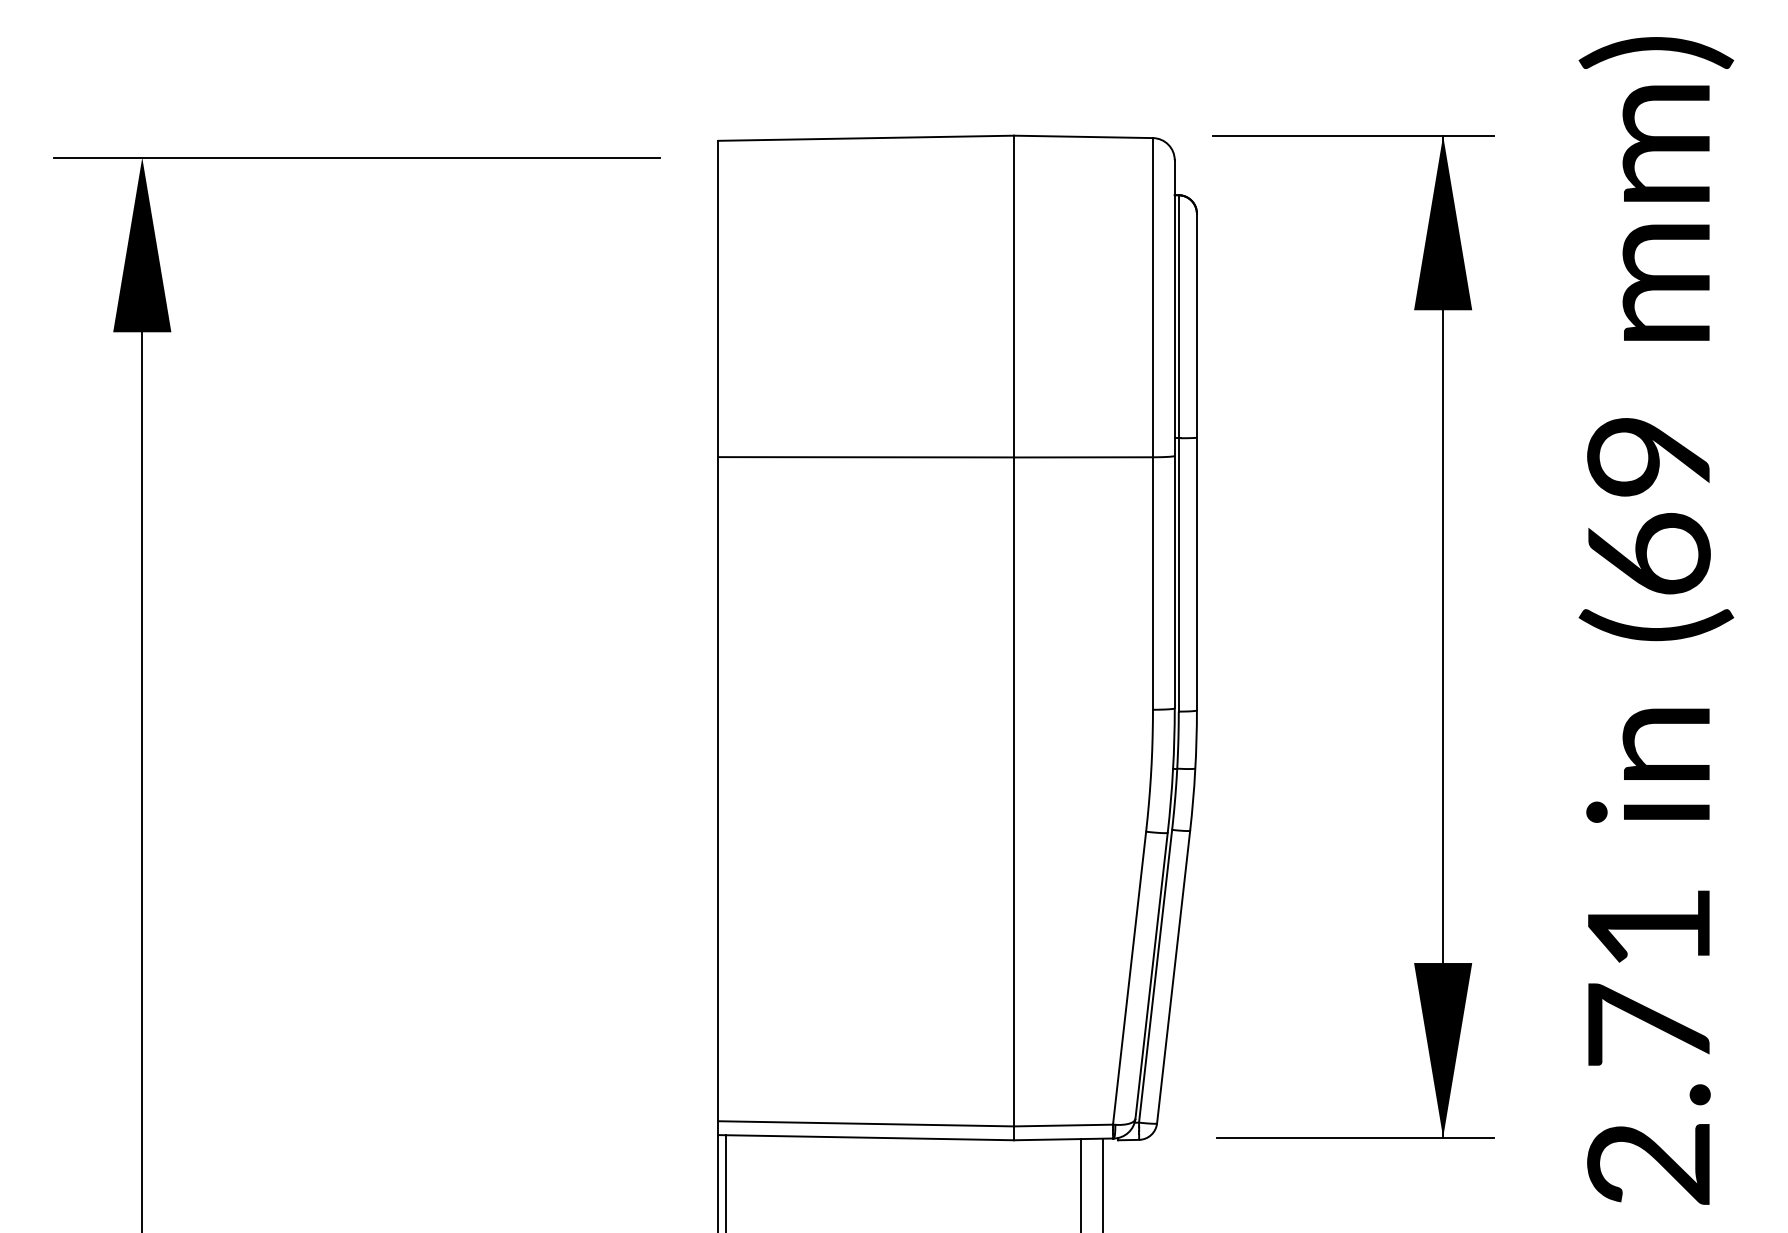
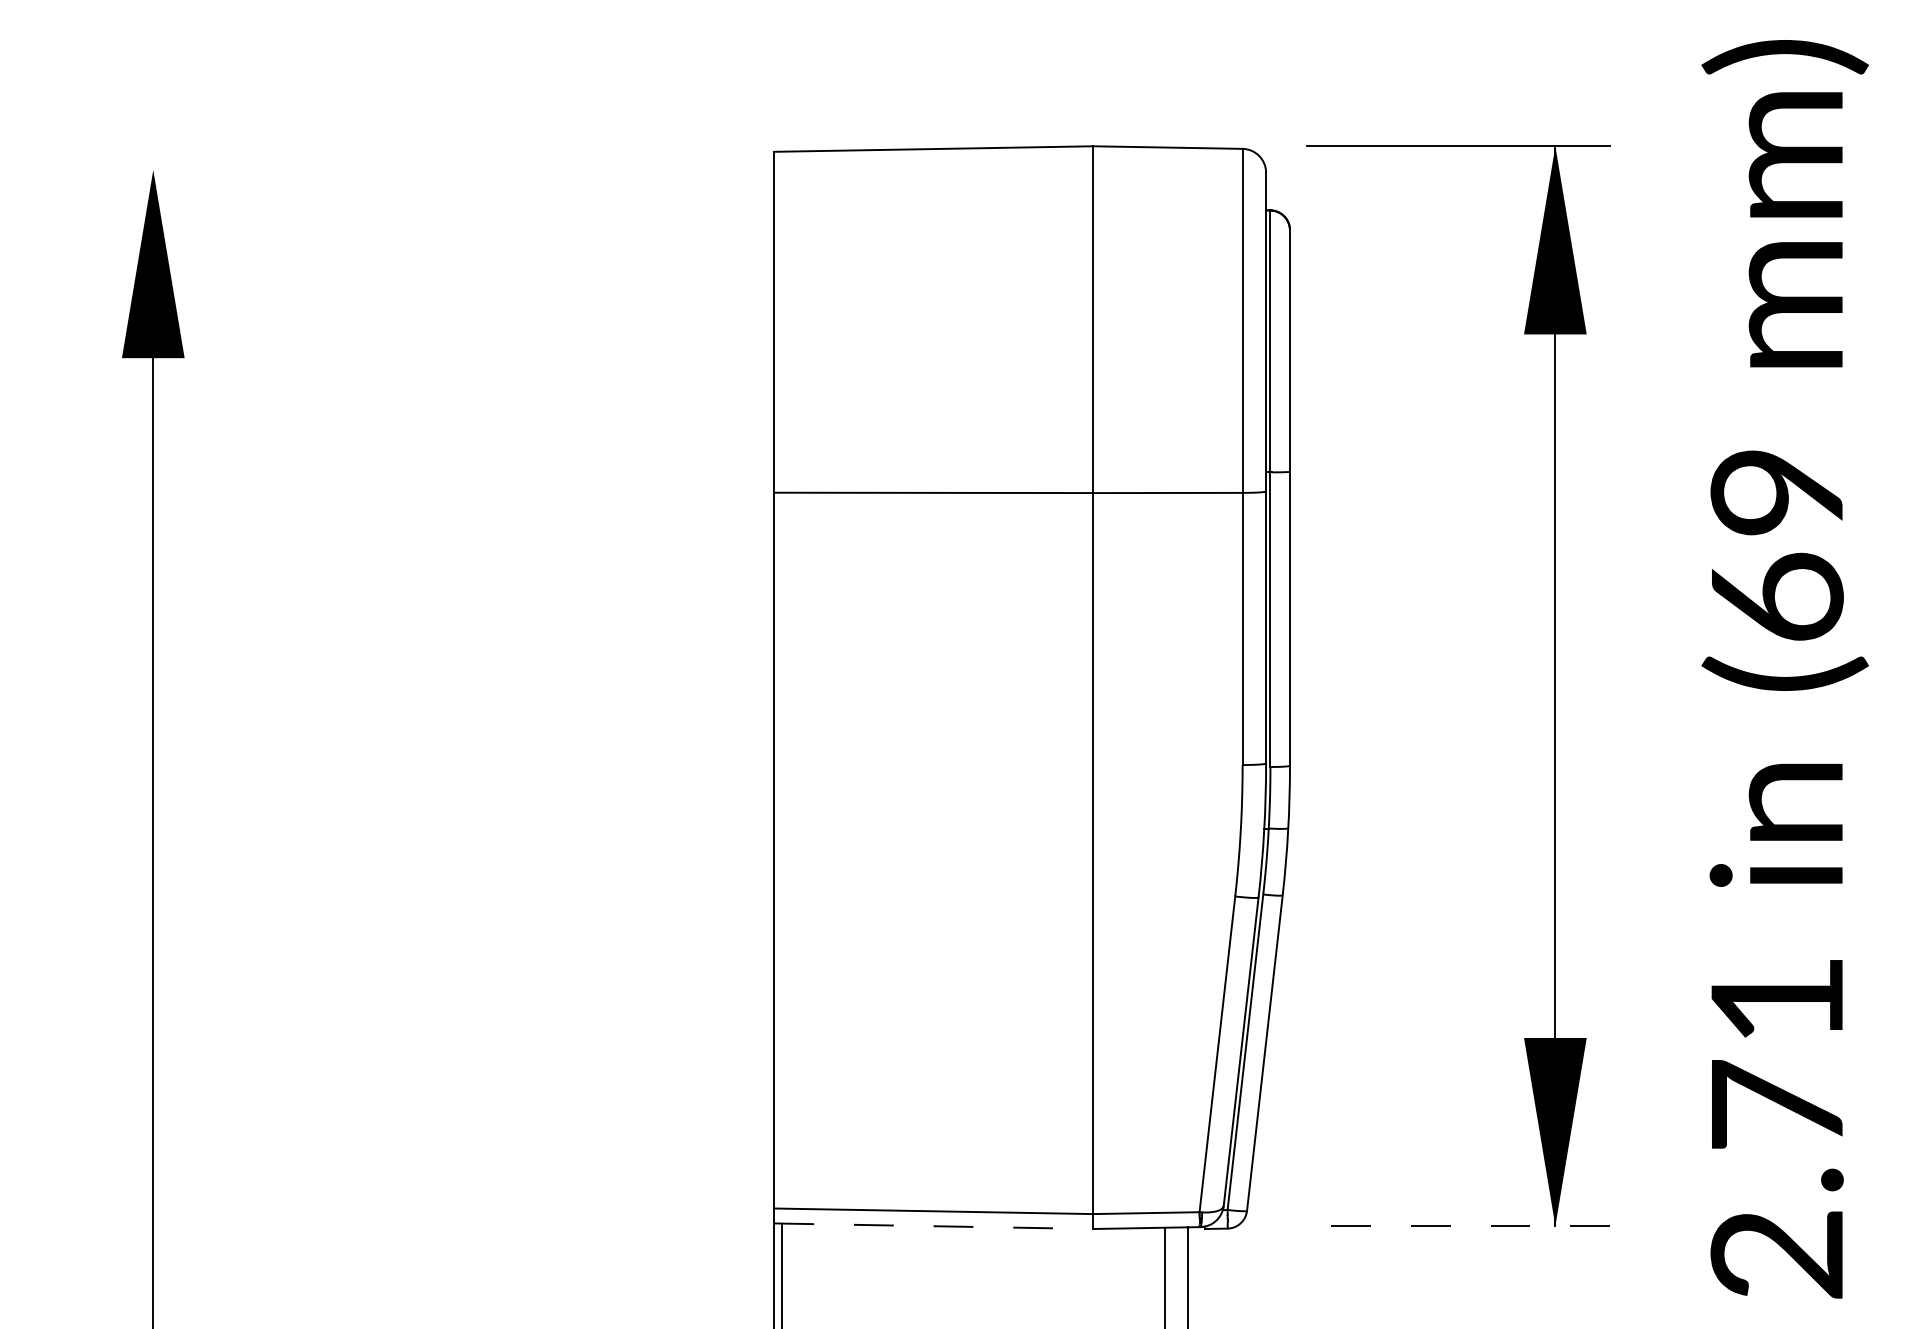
line: (356, 157) -> (384, 169), removed
line: (866, 1137) -> (933, 1226), solid -> dashed
line: (1355, 1137) -> (1460, 1226), solid -> dashed

